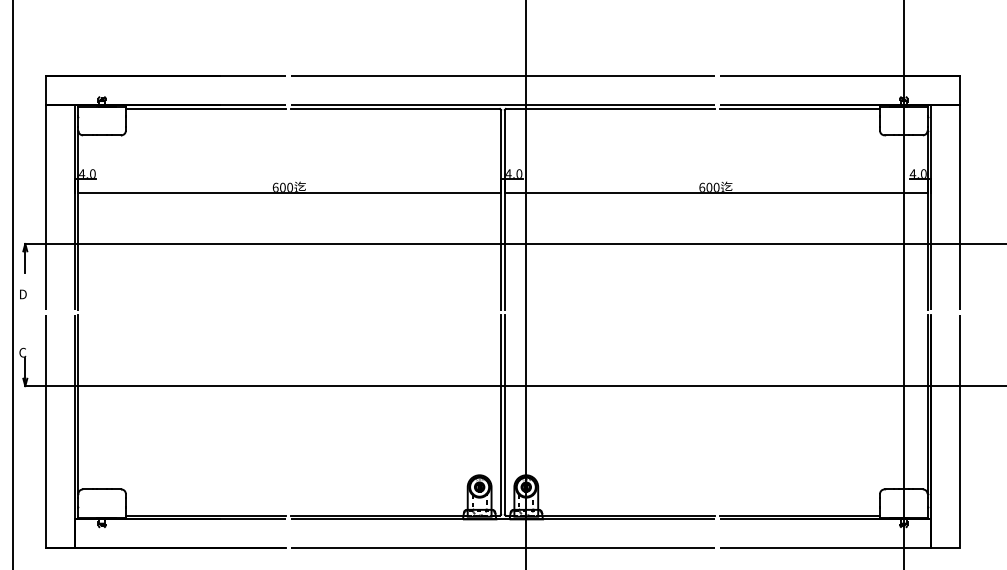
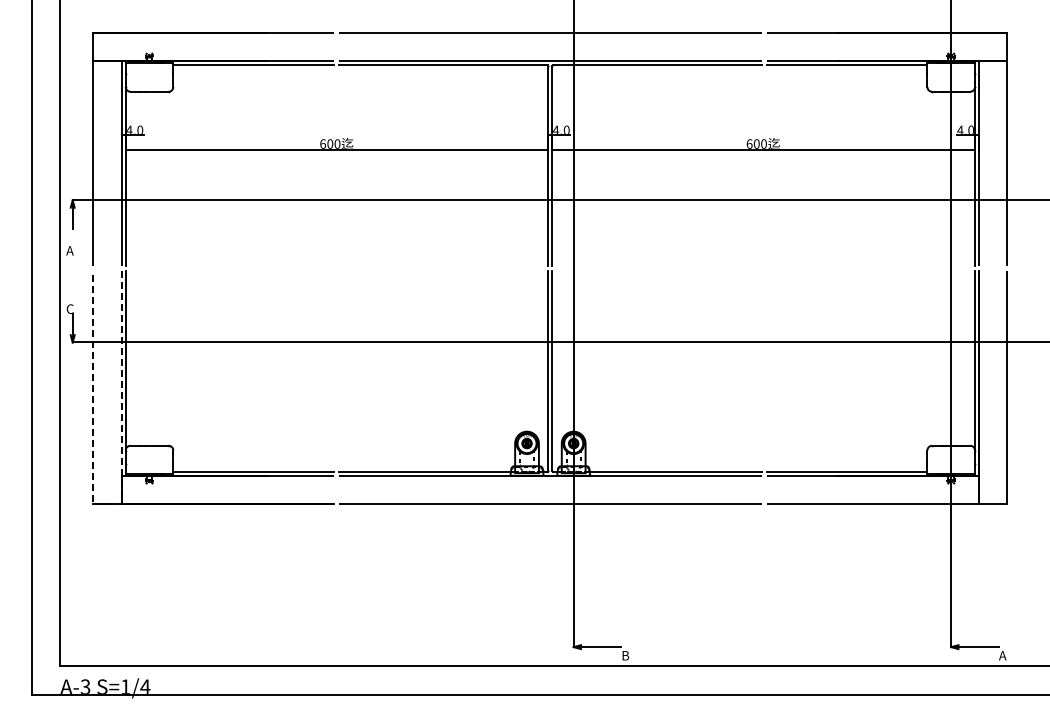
text: (23, 294) -> (70, 250), D -> A
line: (60, 548) -> (107, 504), solid -> dashed

